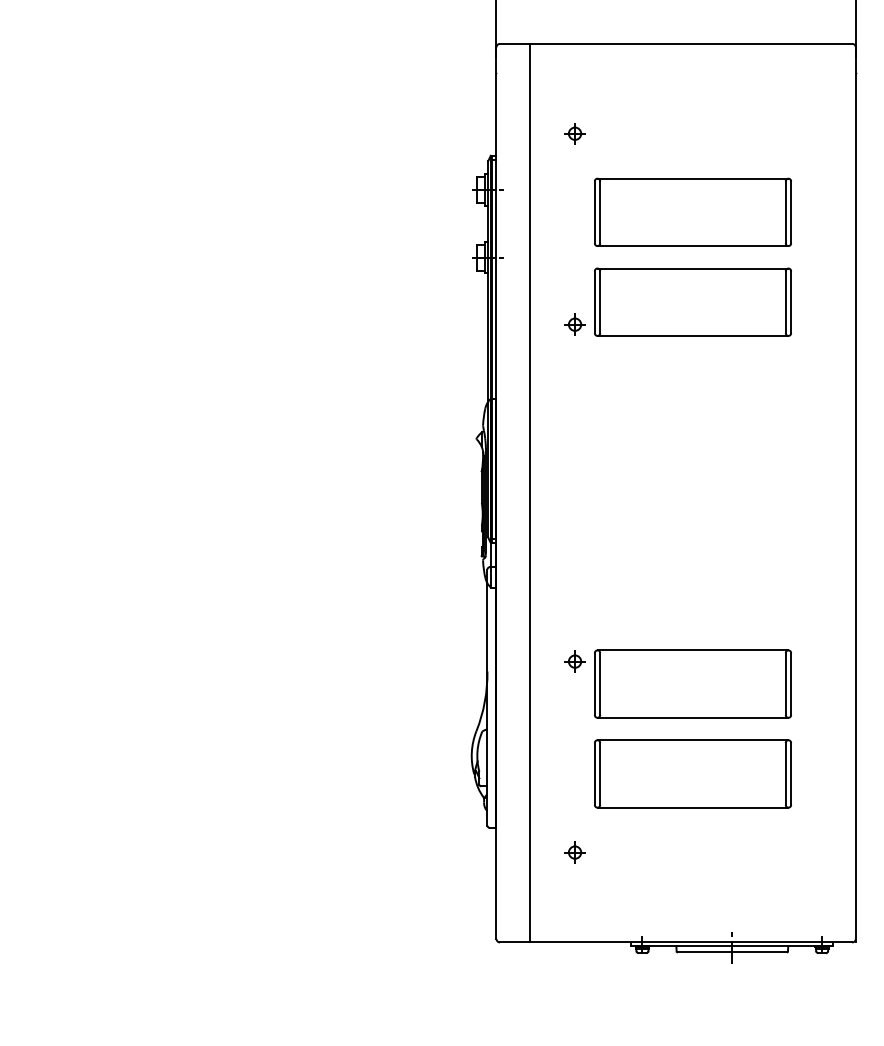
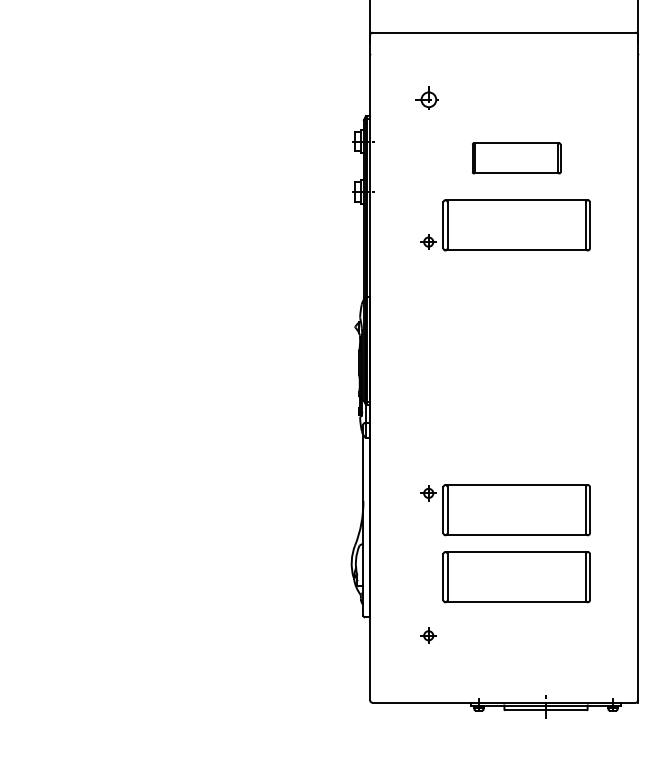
part: (574, 133) -> (428, 99), size x1.6
part: (692, 212) -> (516, 158), size x0.6
line: (530, 492) -> (395, 367), removed

